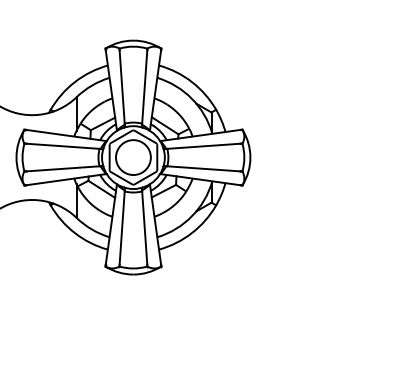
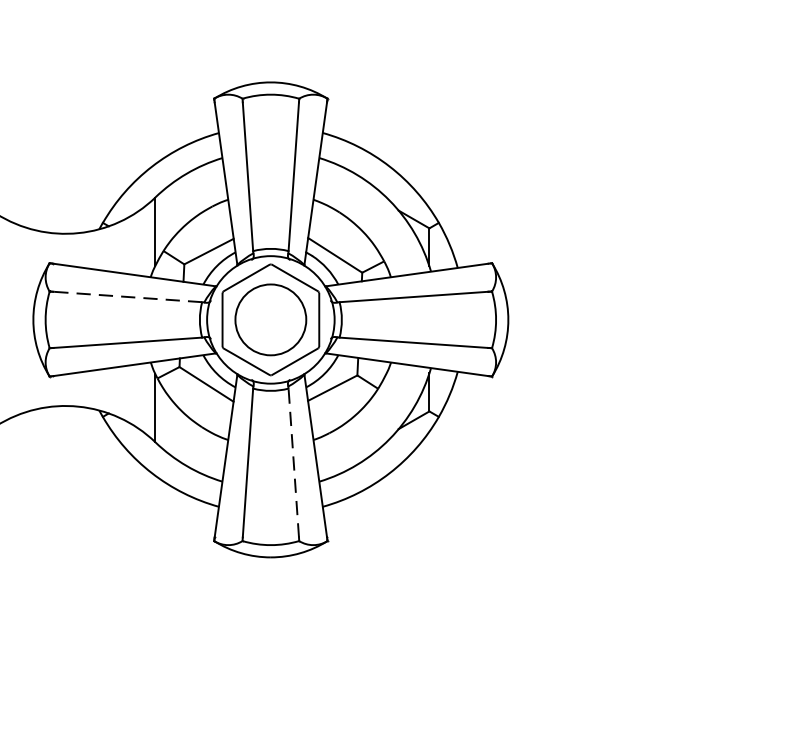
line: (62, 146) -> (126, 297), solid -> dashed
line: (144, 228) -> (293, 463), solid -> dashed

